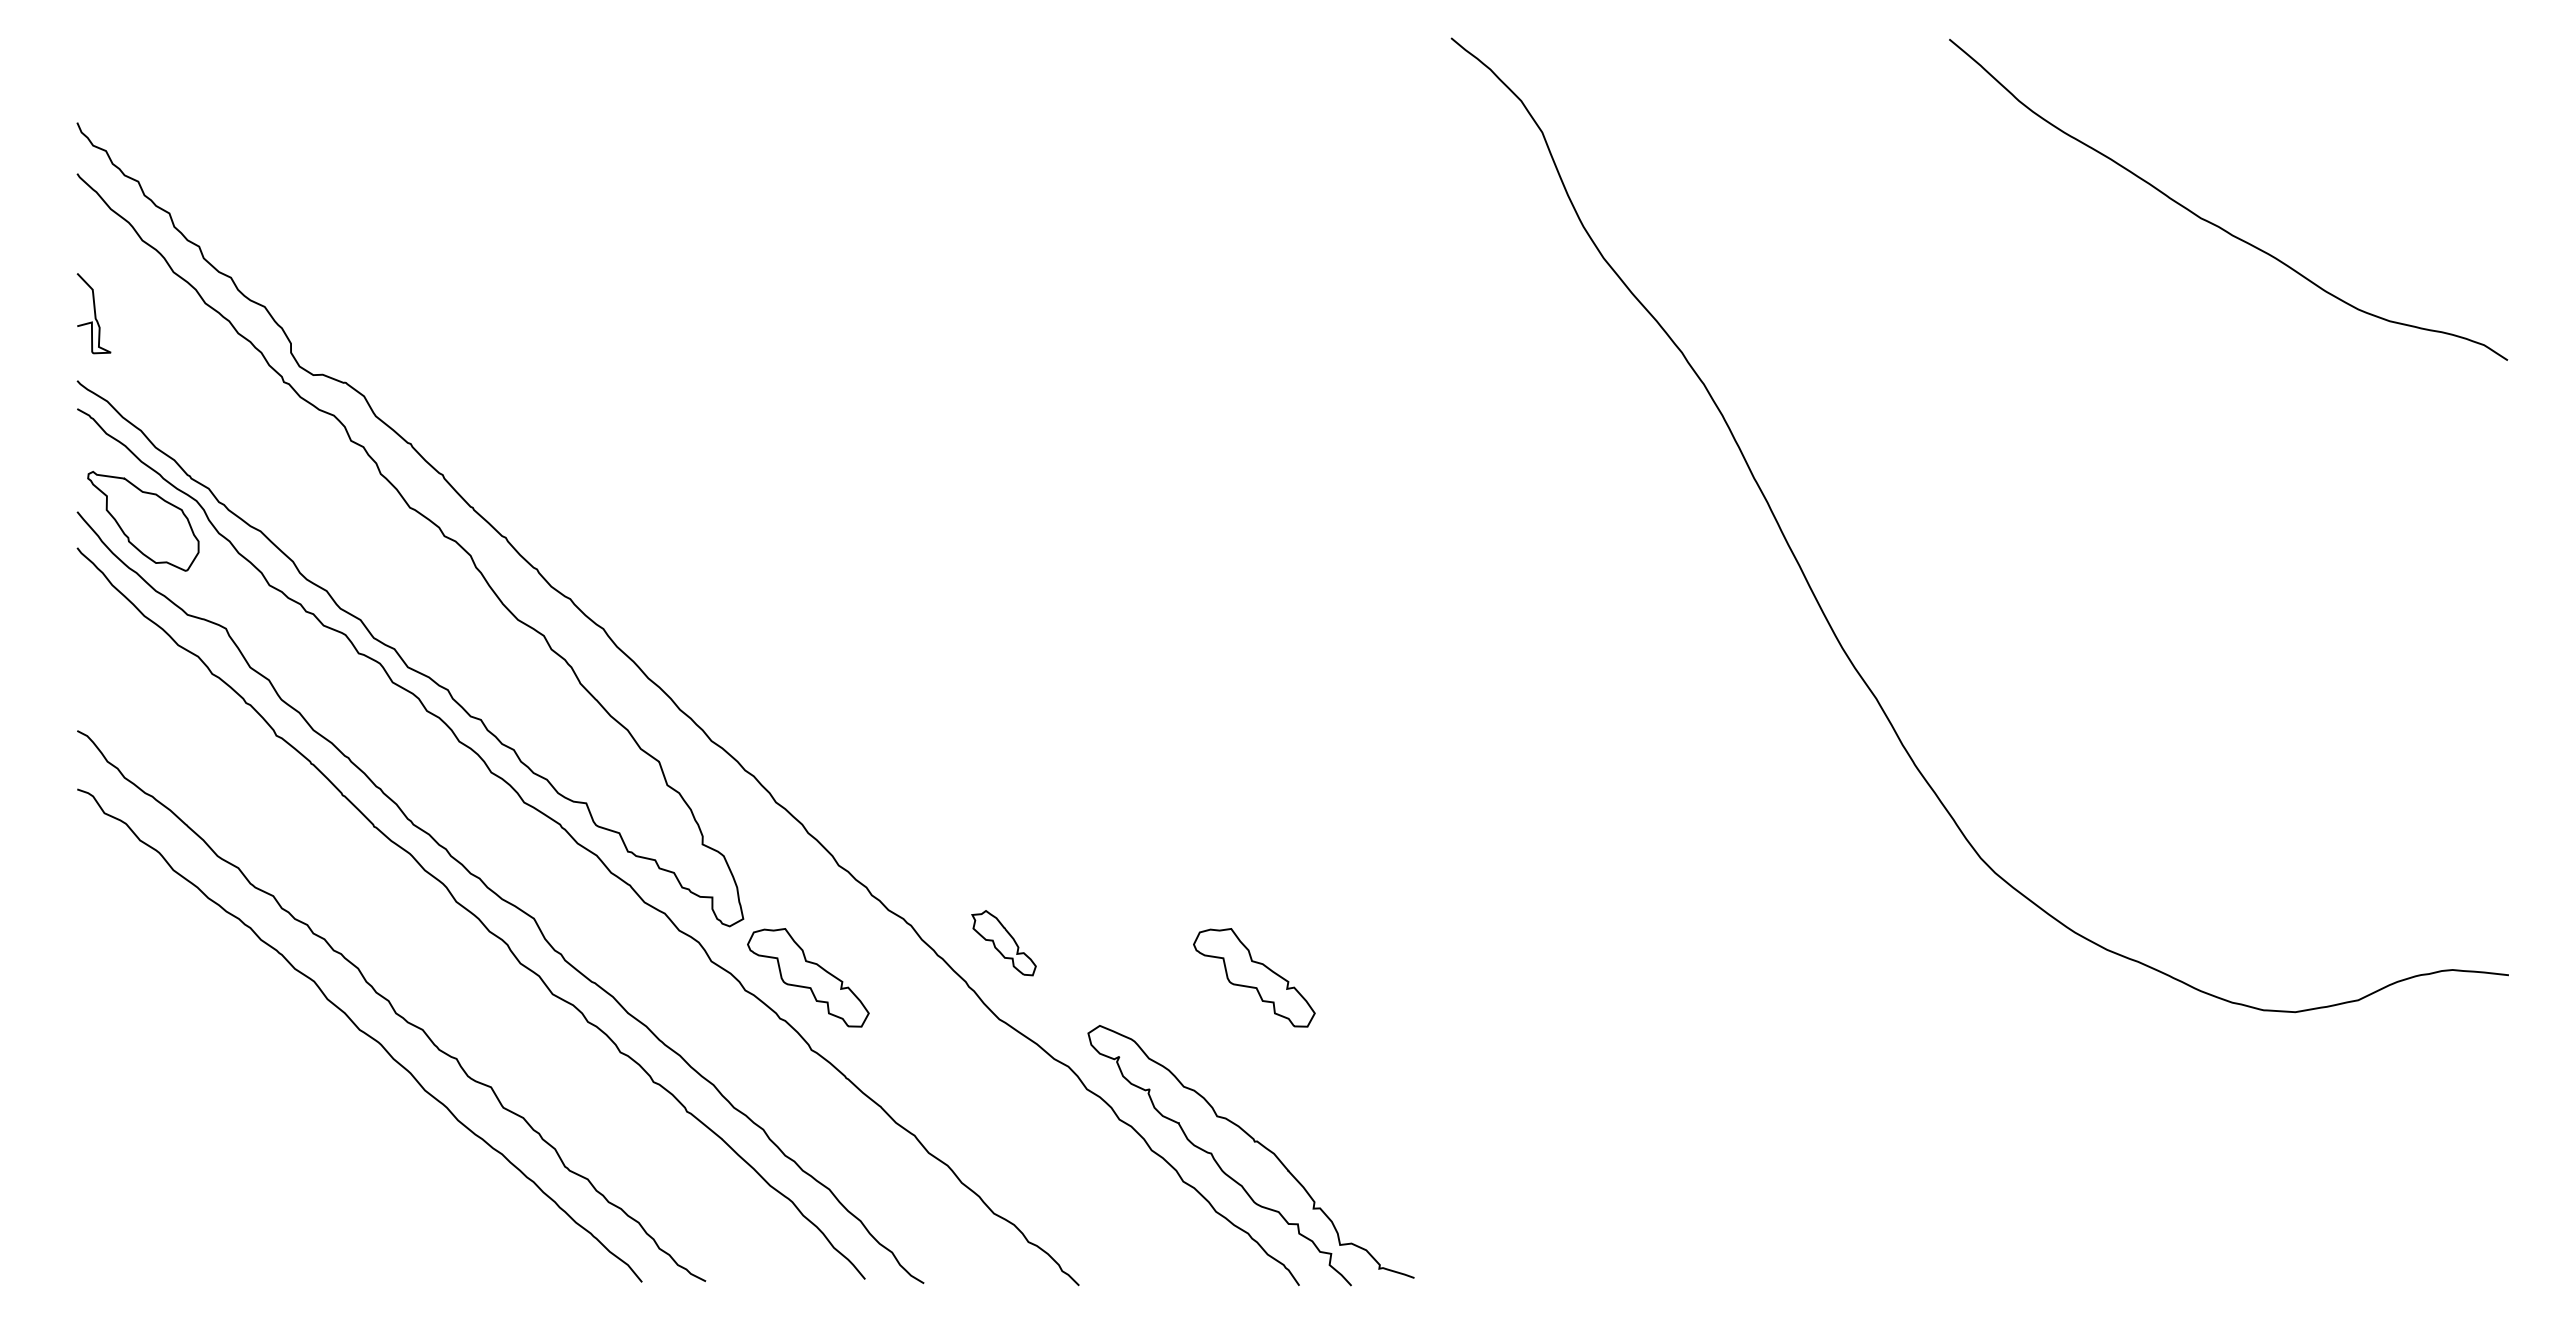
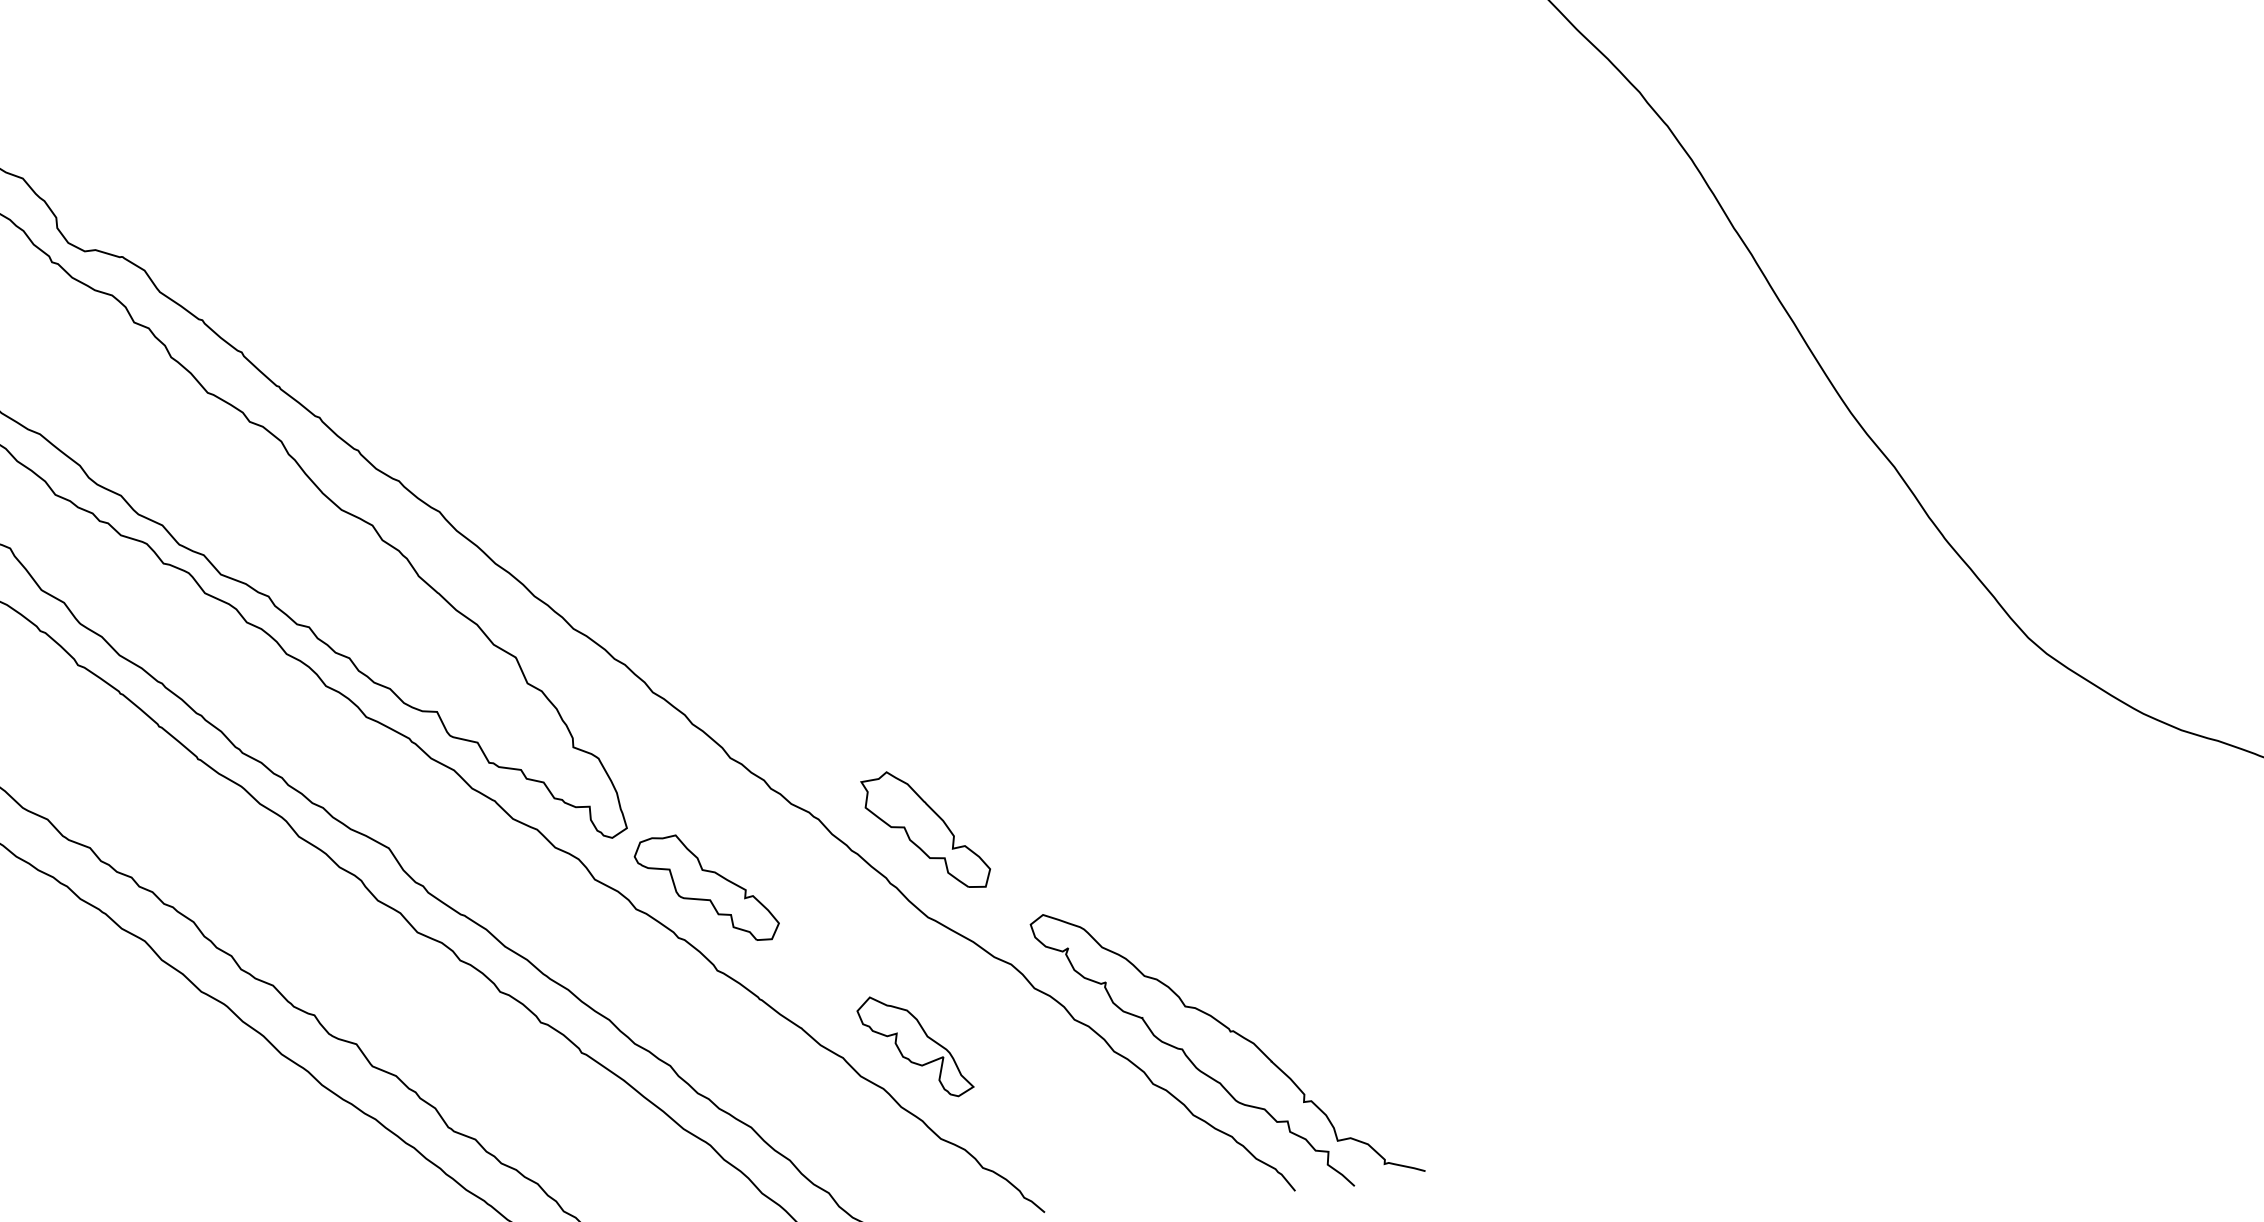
part: (1003, 942) -> (925, 829), size x1.67
part: (1254, 977) -> (1214, 844), removed
part: (978, 1130) -> (915, 1045), added

